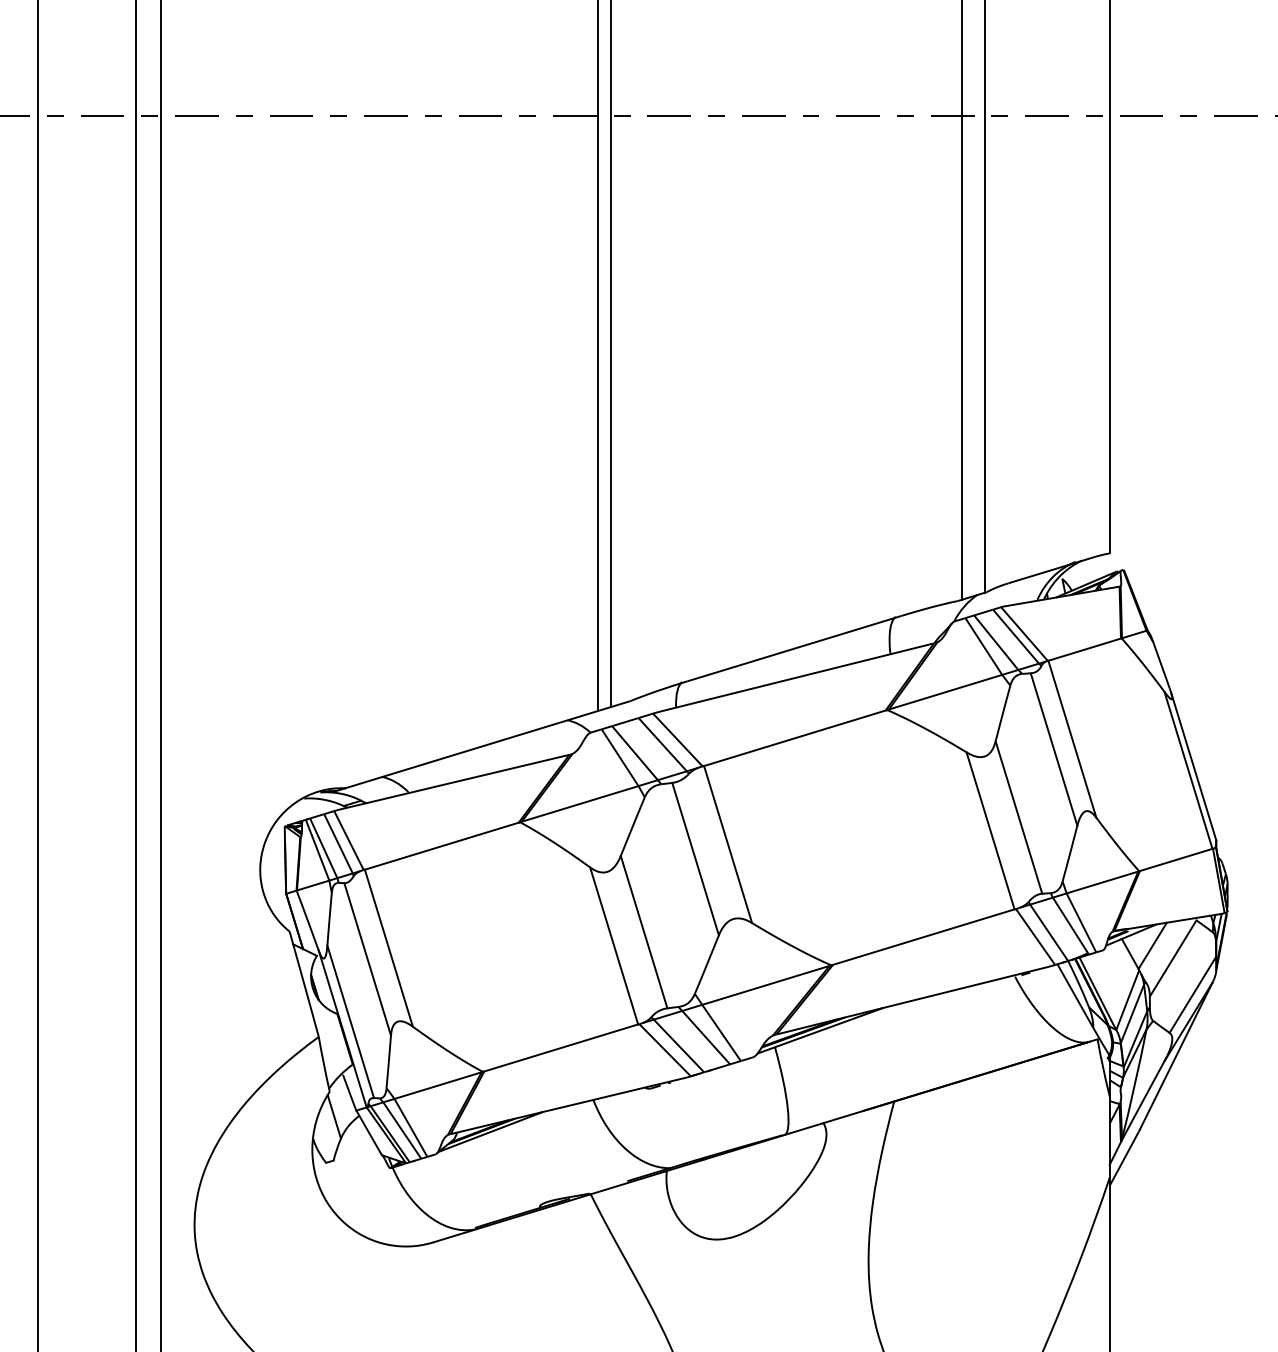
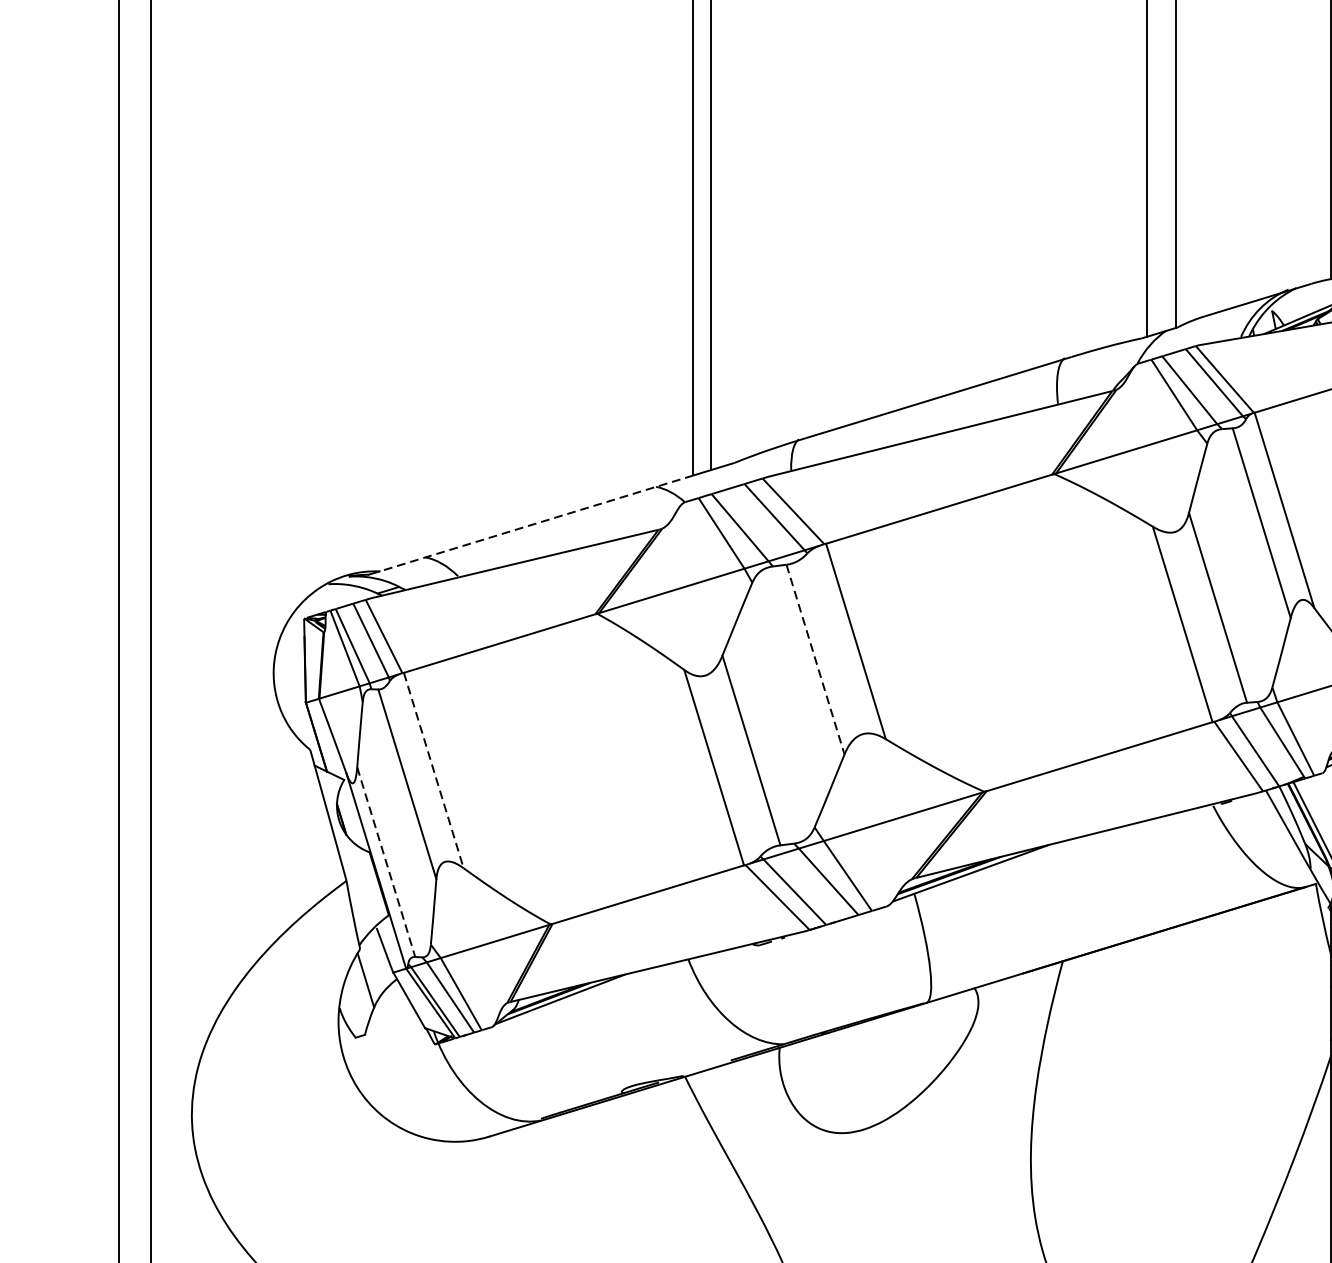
line: (471, 749) -> (536, 523), solid -> dashed
line: (695, 859) -> (815, 660), solid -> dashed
line: (389, 948) -> (434, 770), solid -> dashed
line: (350, 1021) -> (386, 861), solid -> dashed

